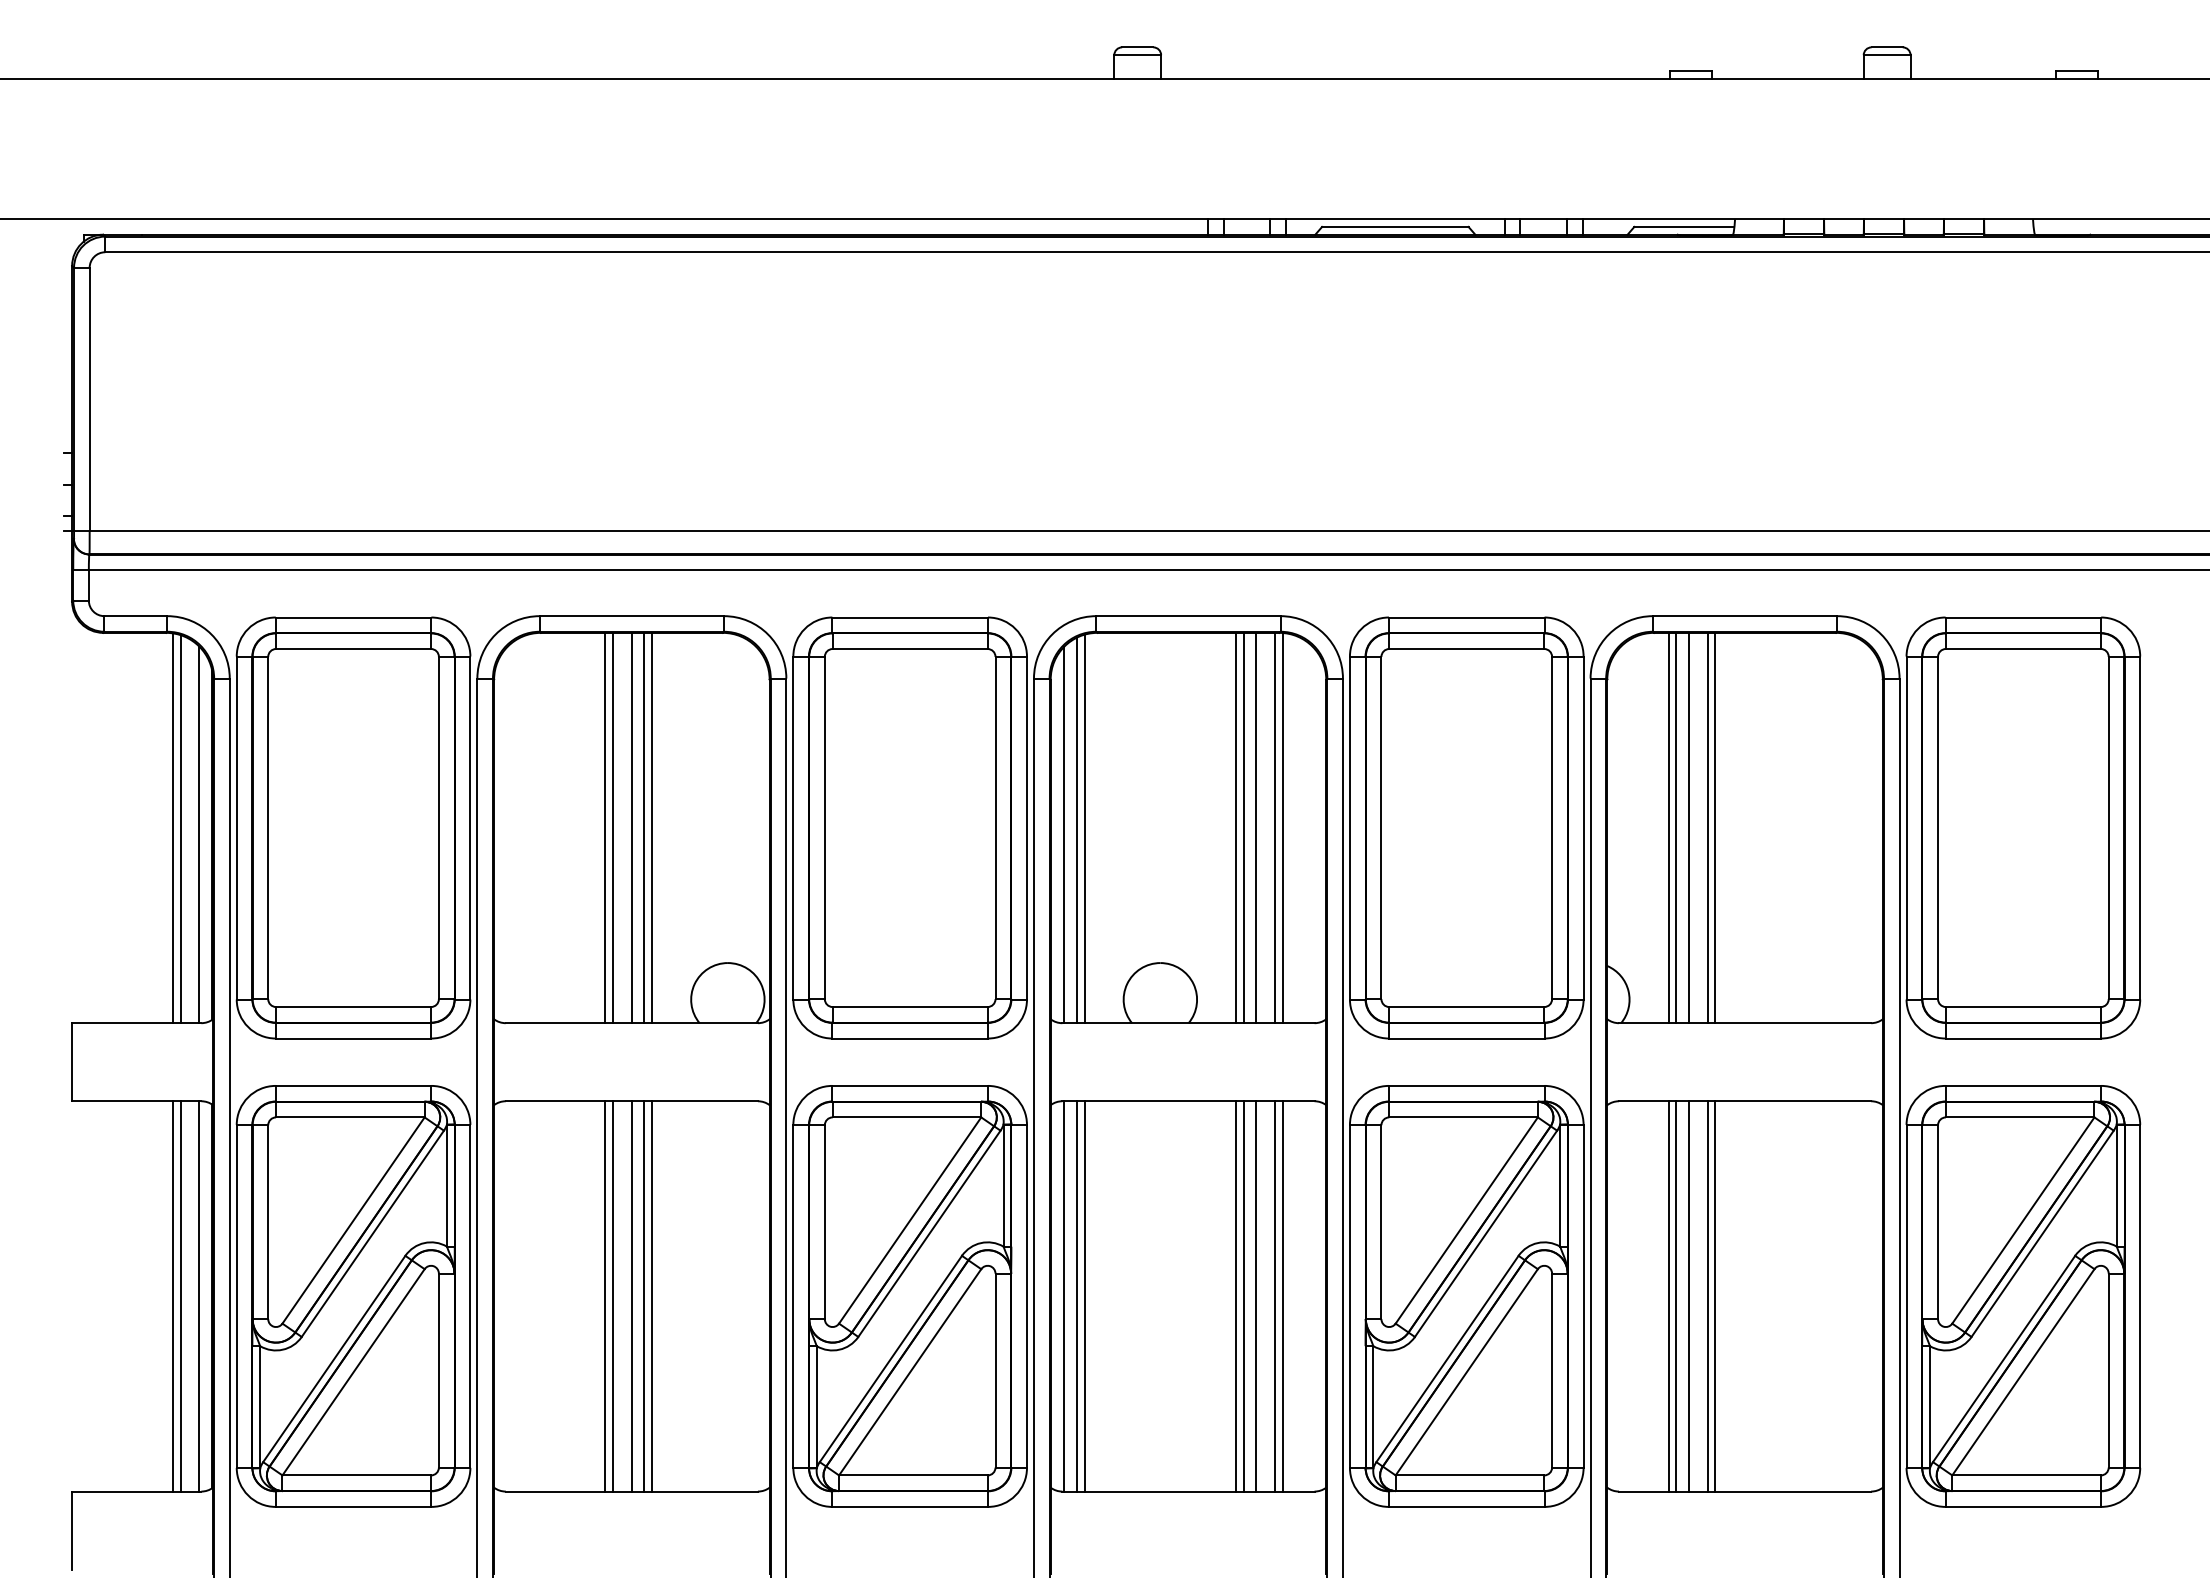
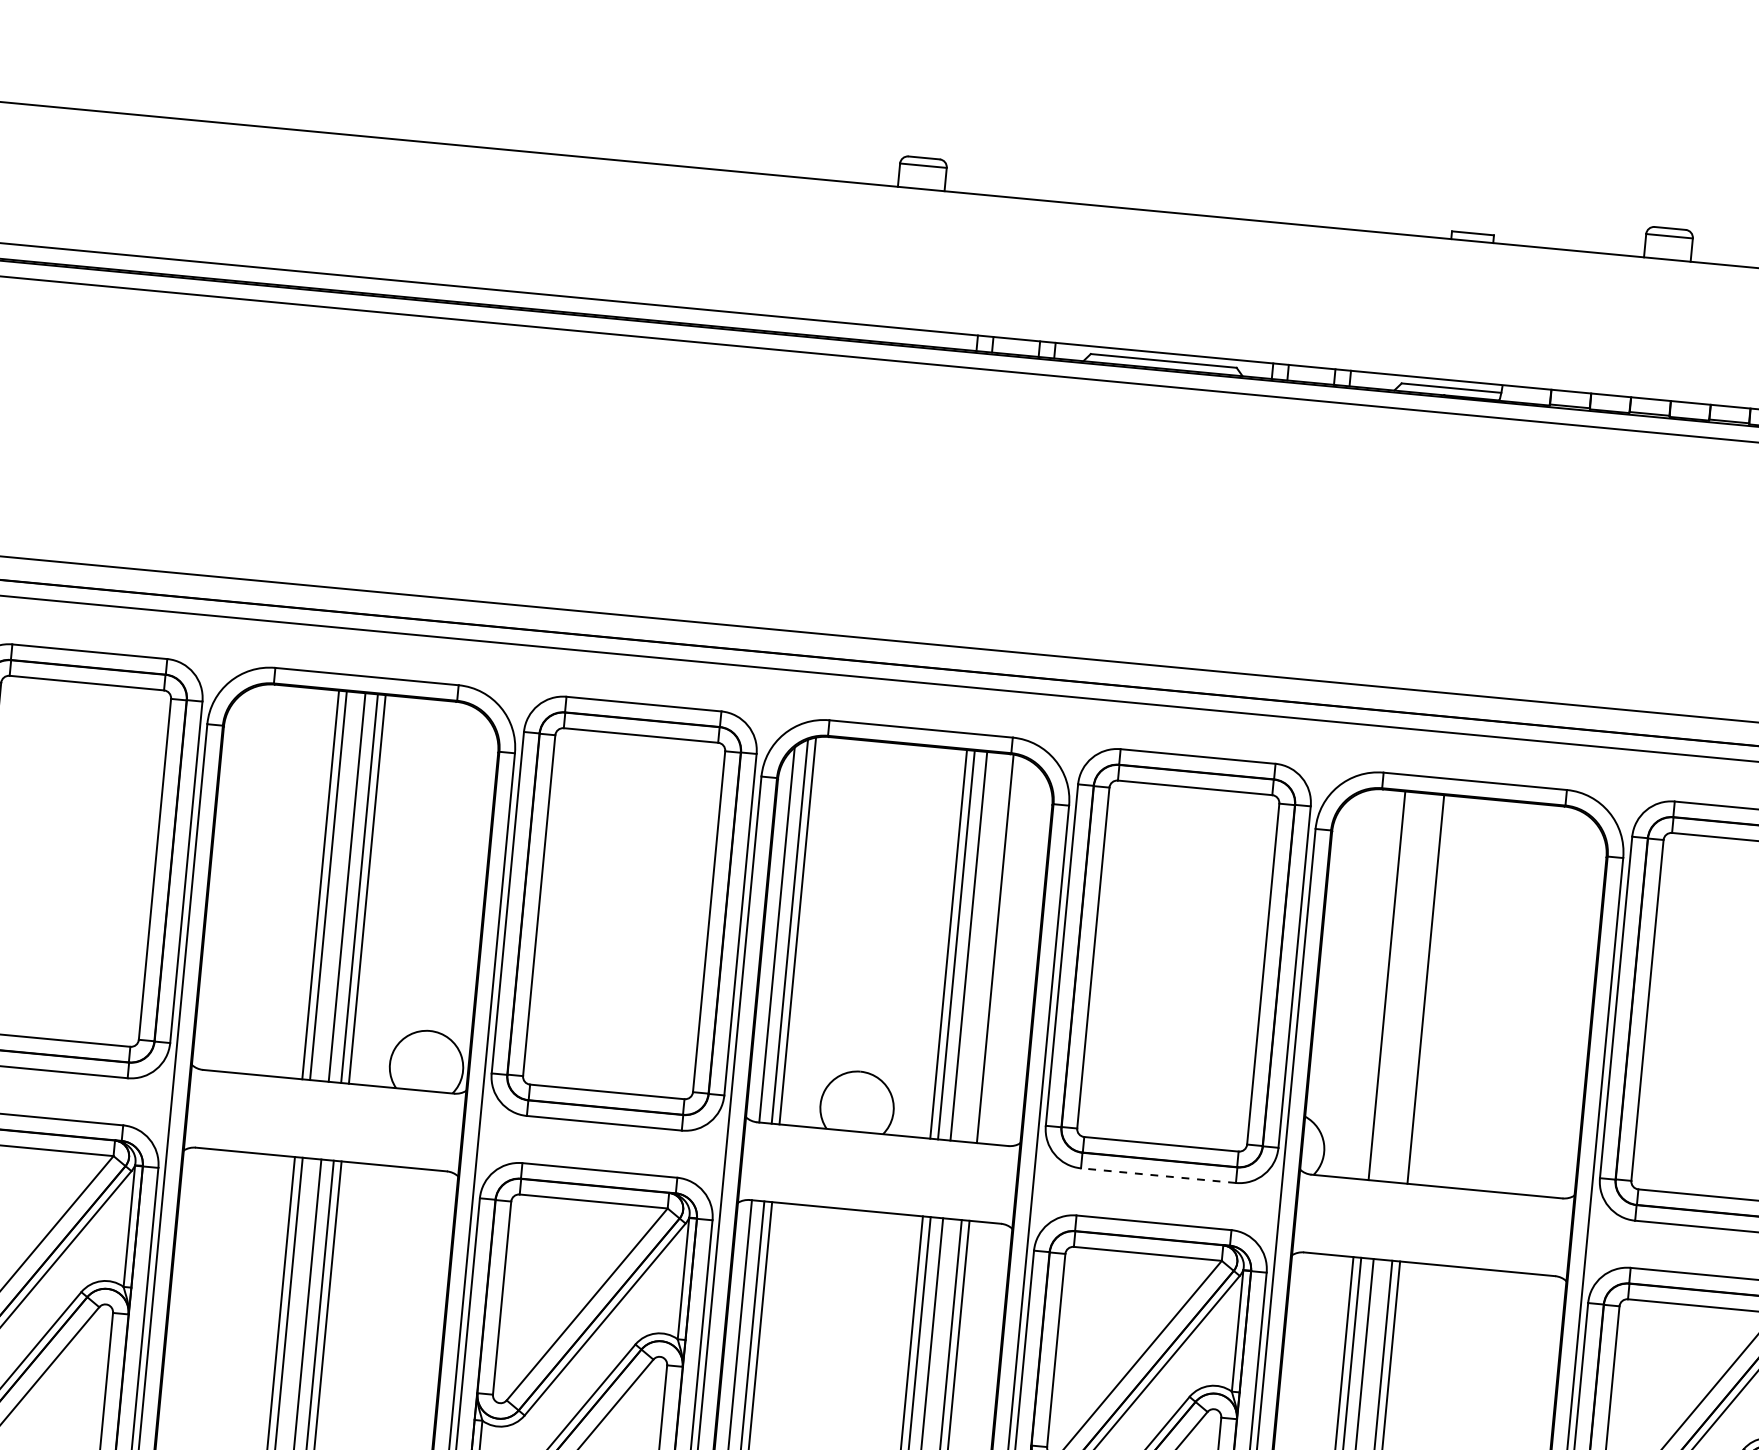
line: (1275, 827) -> (987, 947), removed
line: (1668, 827) -> (1379, 984), removed
line: (1688, 827) -> (1399, 986), removed
line: (1707, 827) -> (1417, 988), removed
line: (1466, 1038) -> (1158, 1175), solid -> dashed

